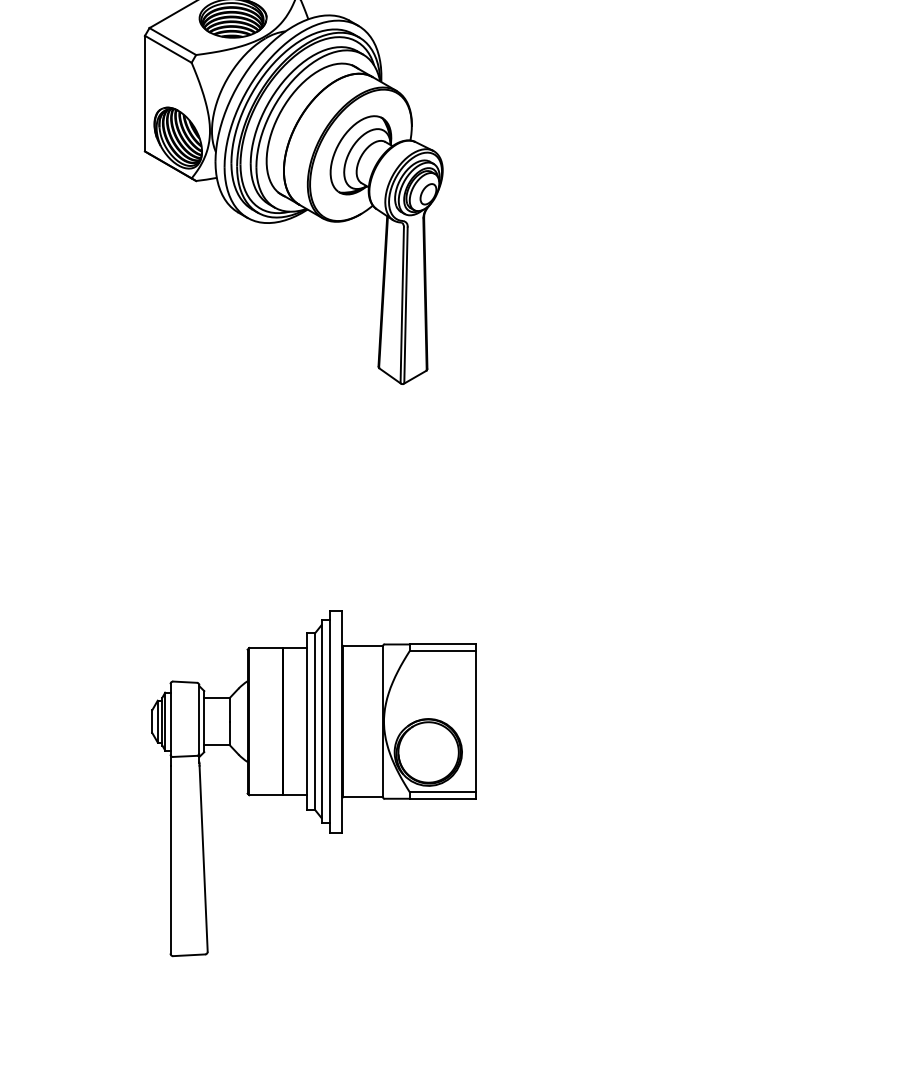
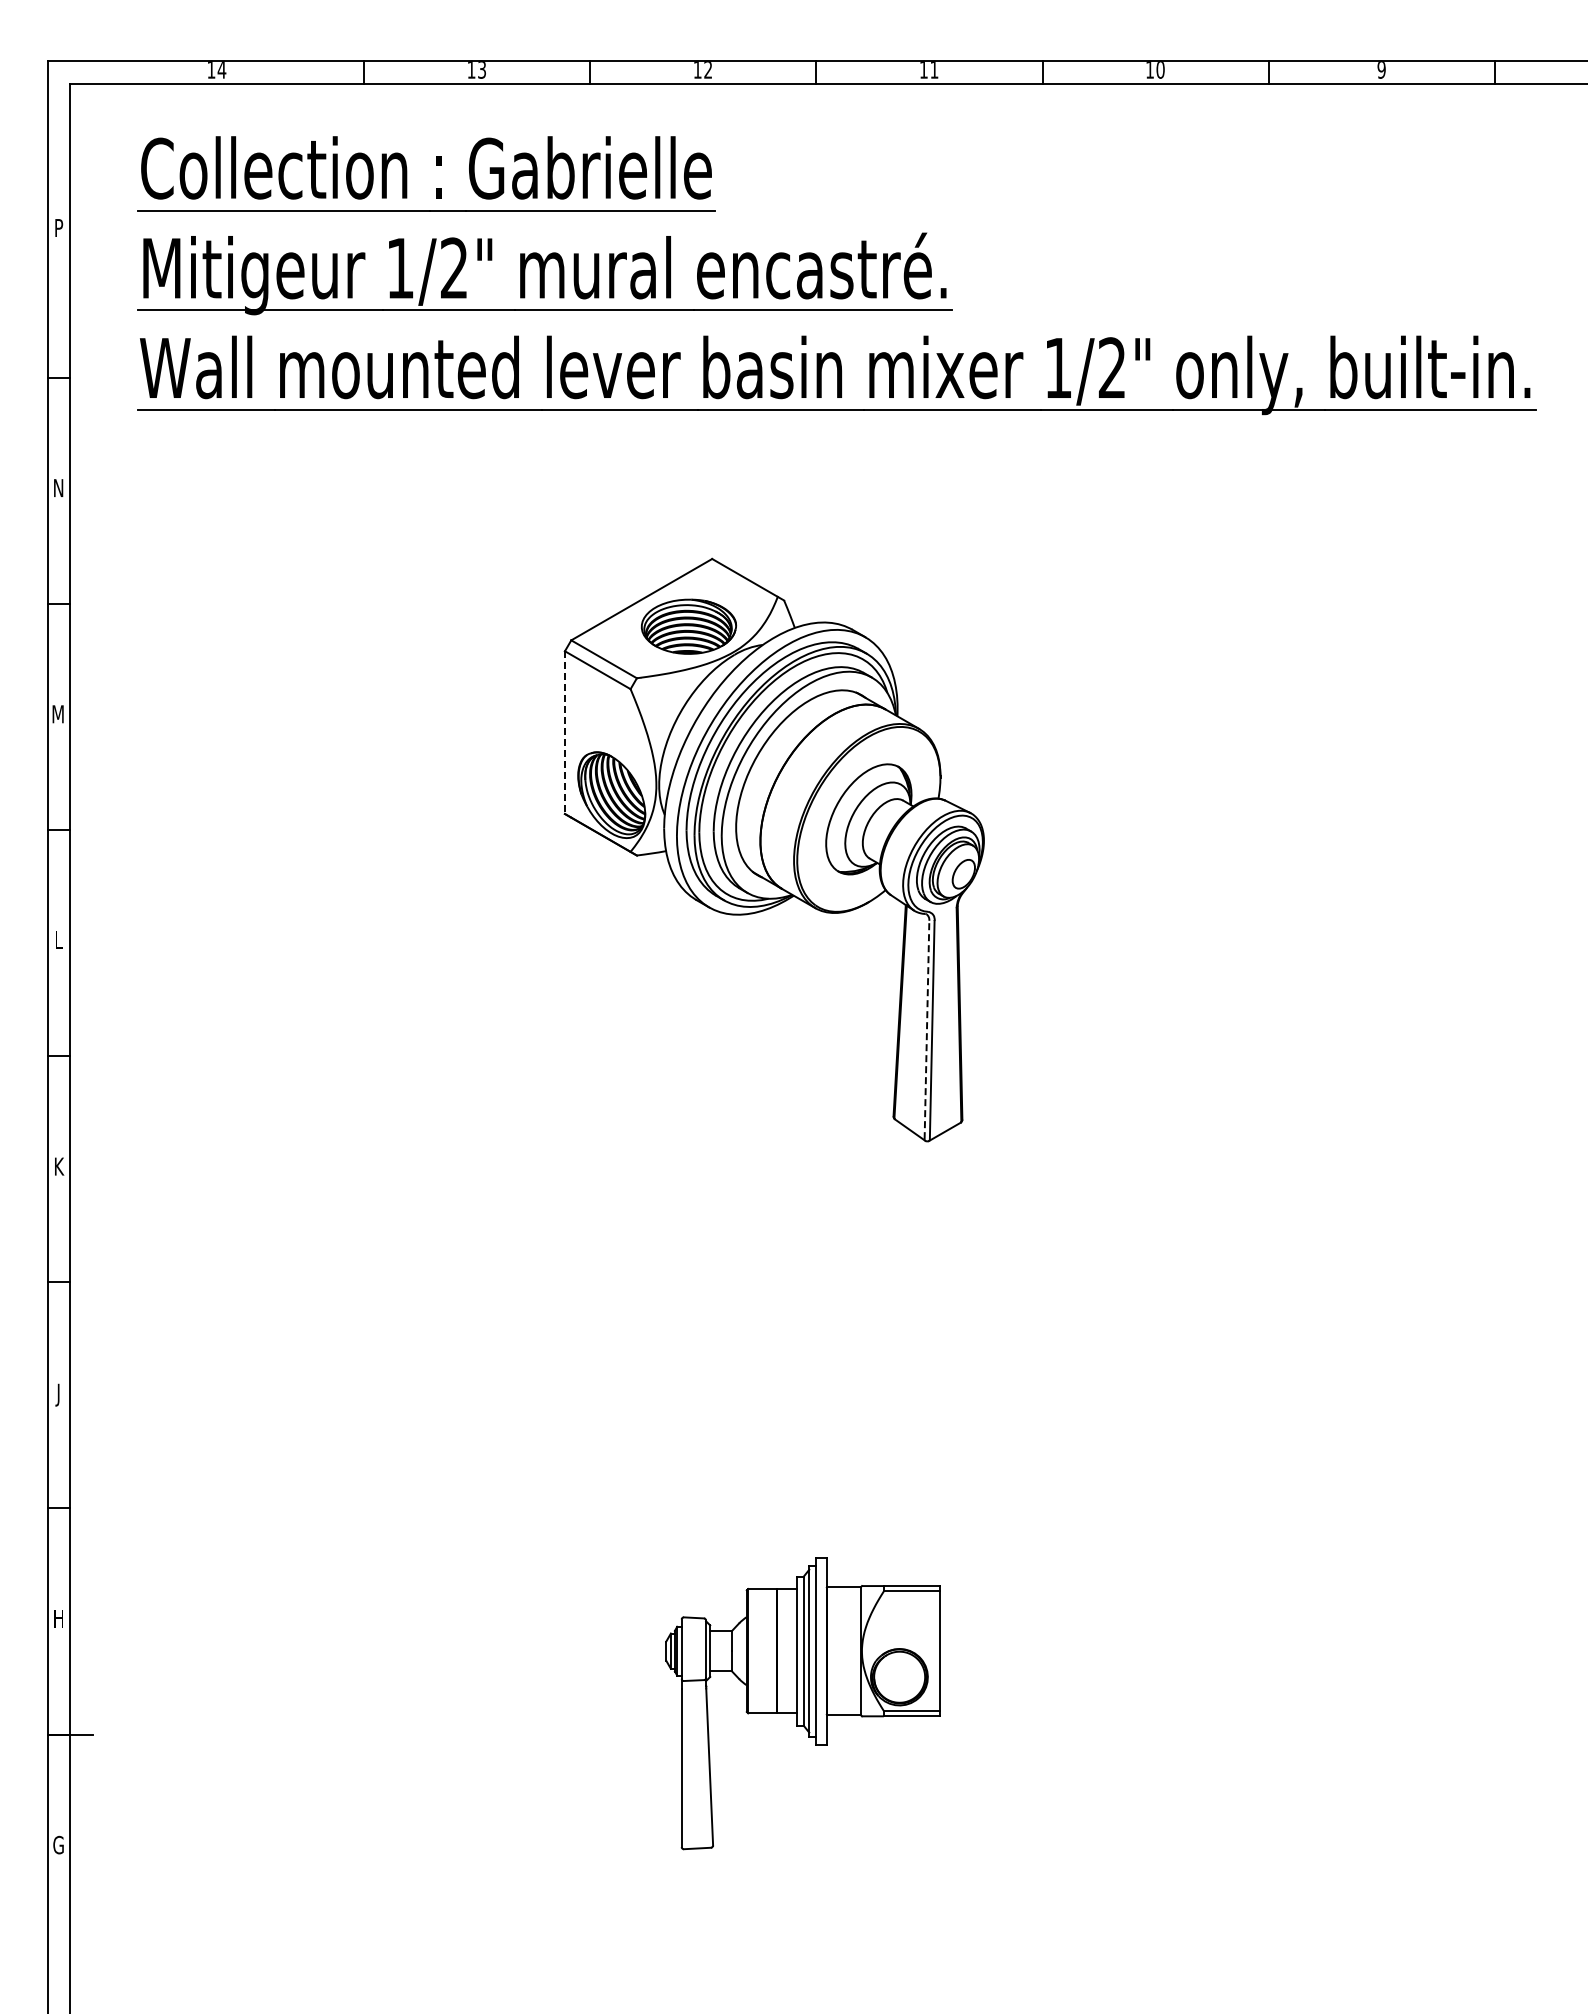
line: (144, 94) -> (564, 733), solid -> dashed
line: (401, 304) -> (926, 1029), solid -> dashed
part: (313, 783) -> (802, 1703), size x0.6

